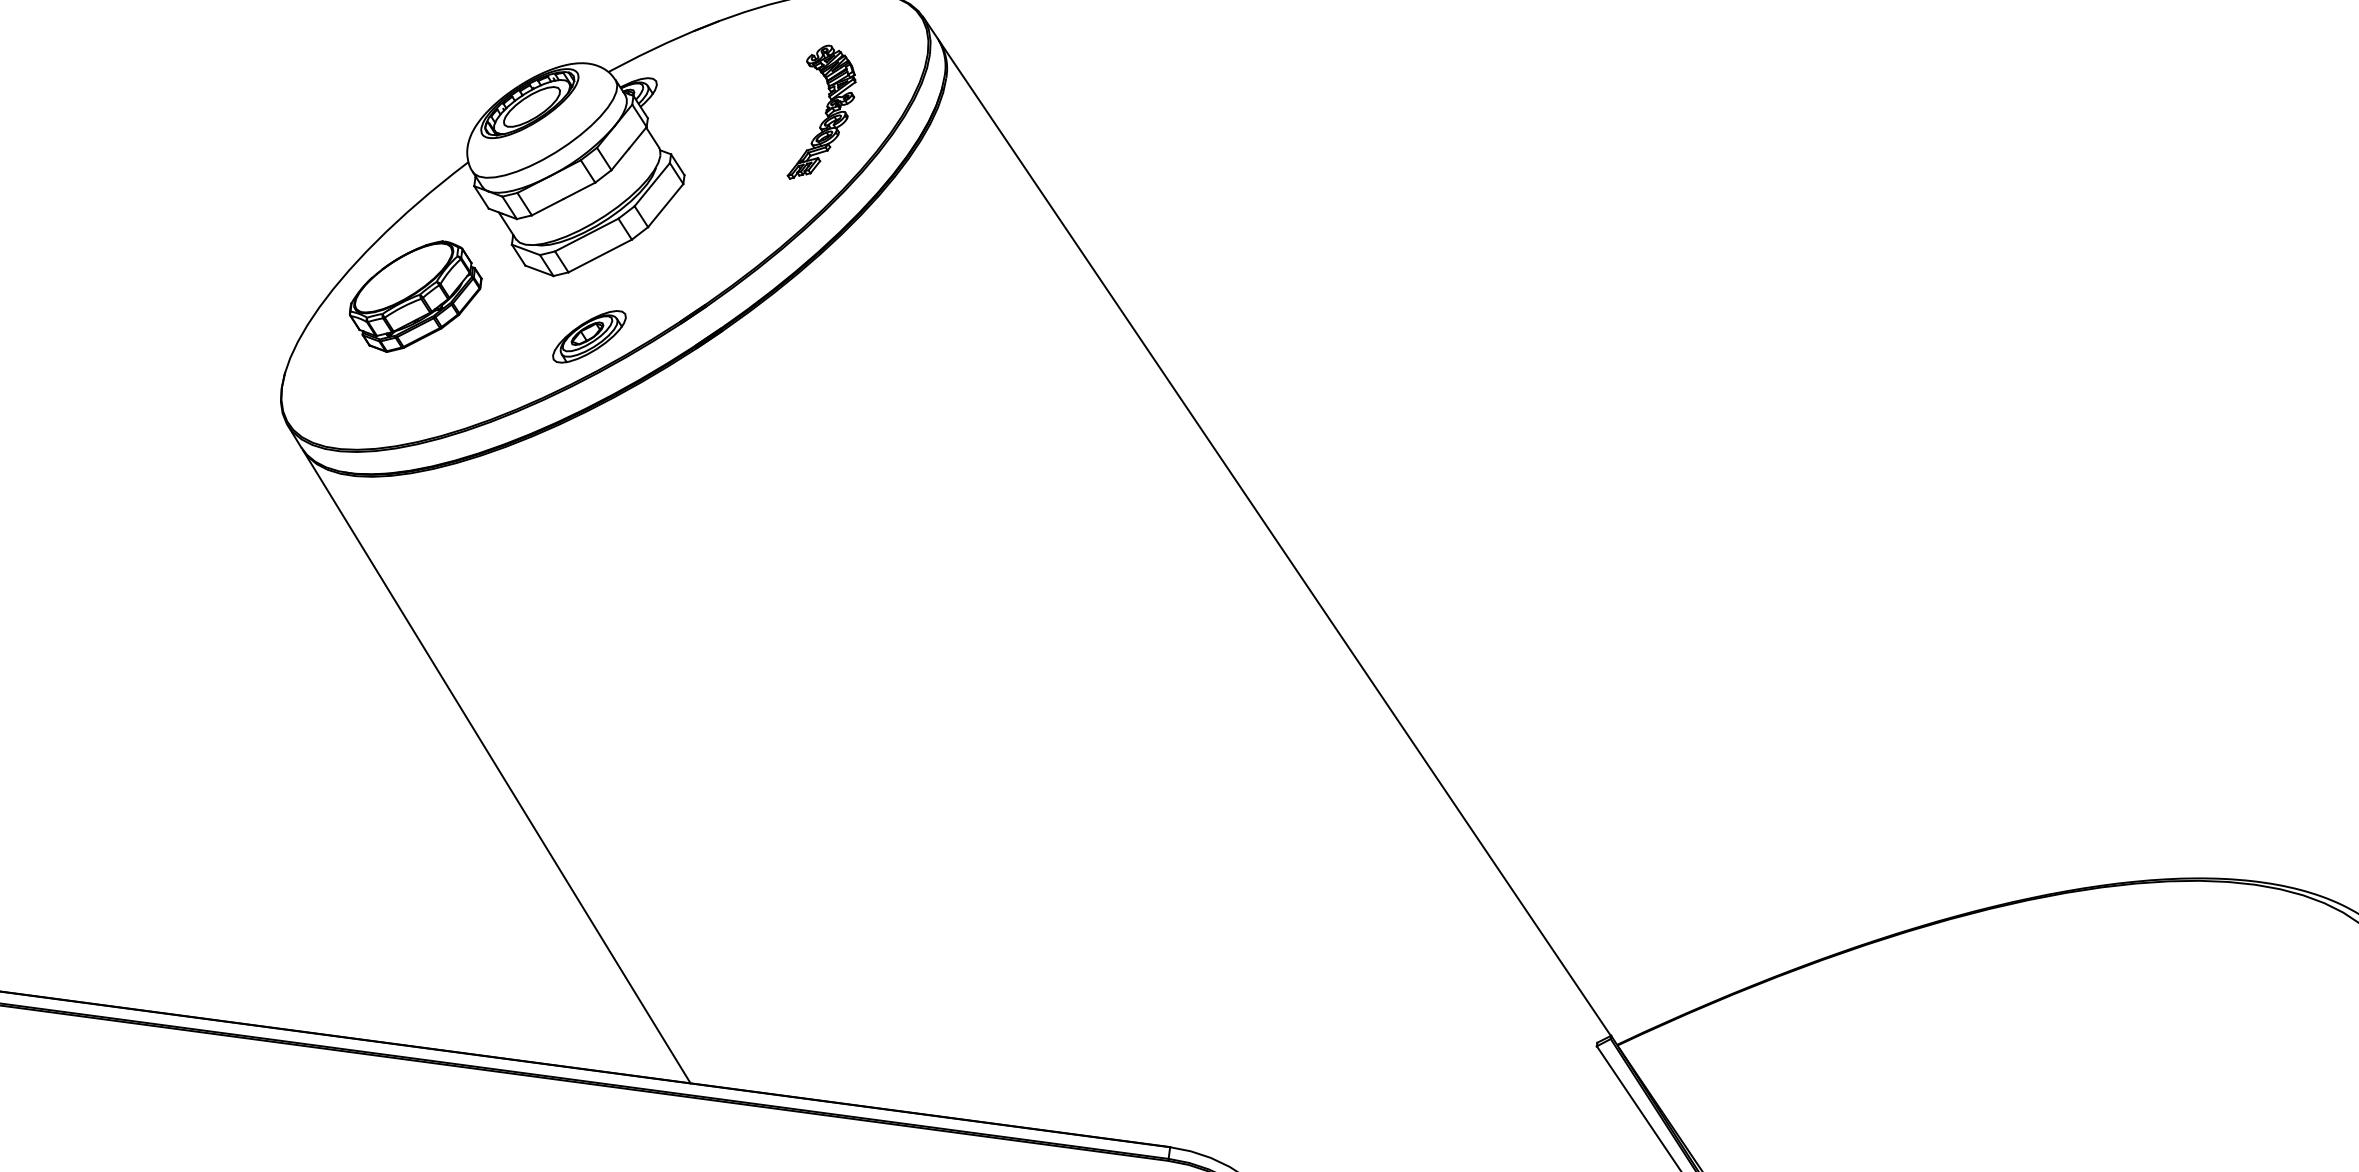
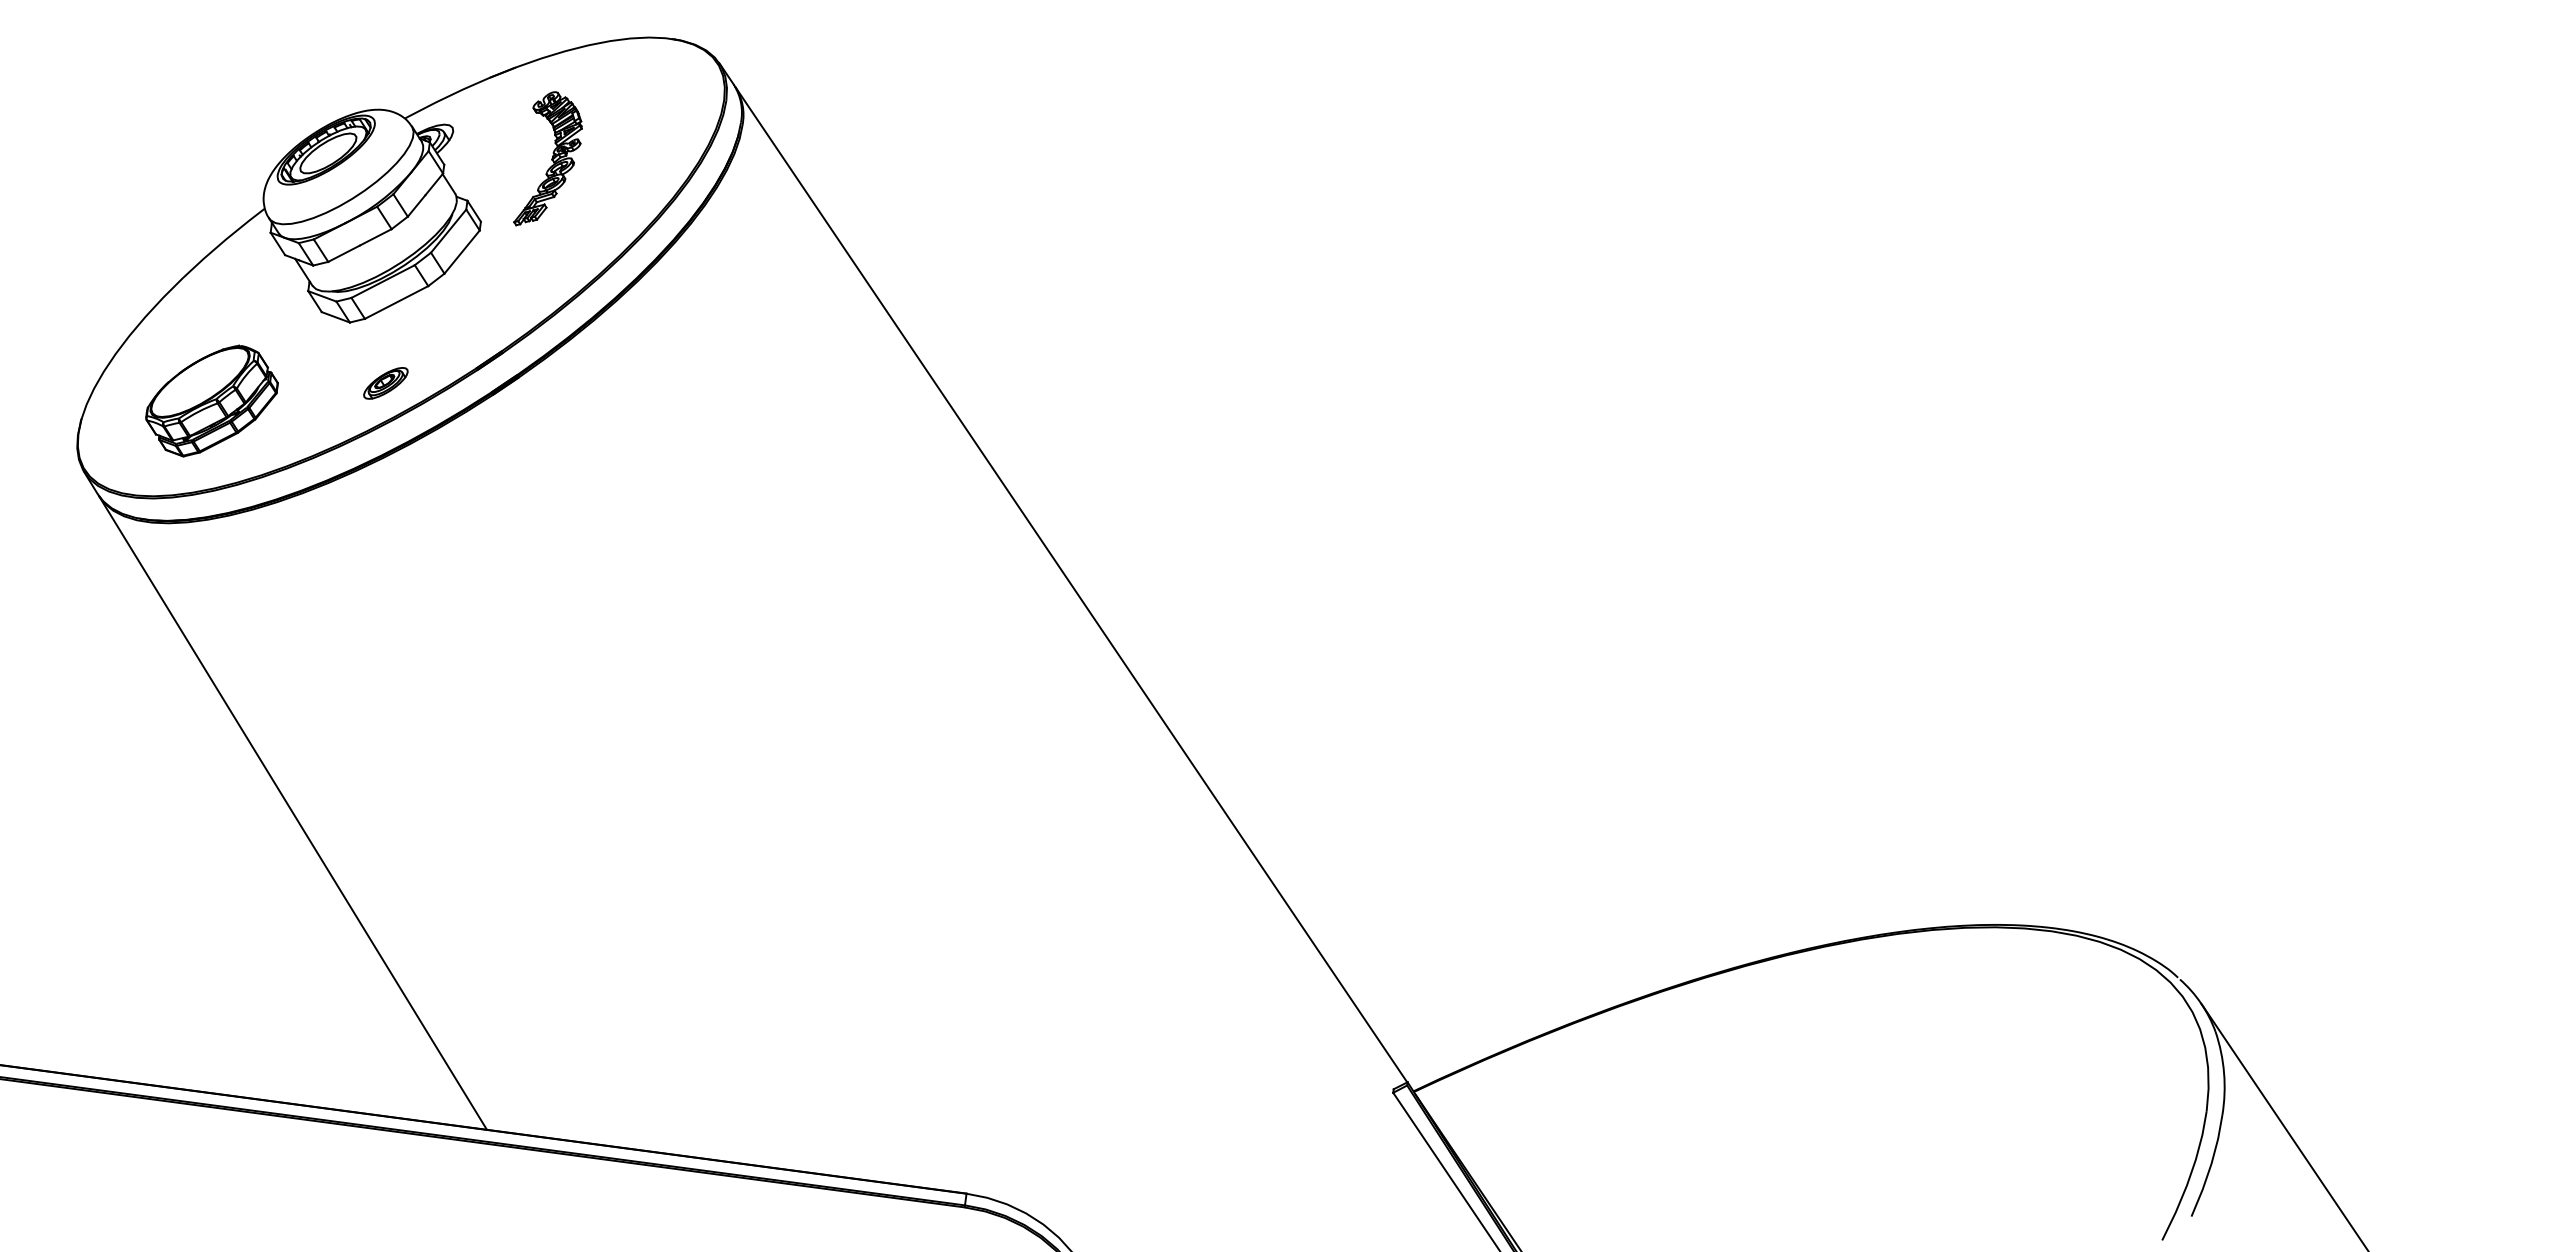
part: (821, 112) -> (547, 158), moved
part: (415, 296) -> (211, 400), moved
part: (589, 337) -> (385, 383), size x0.6

